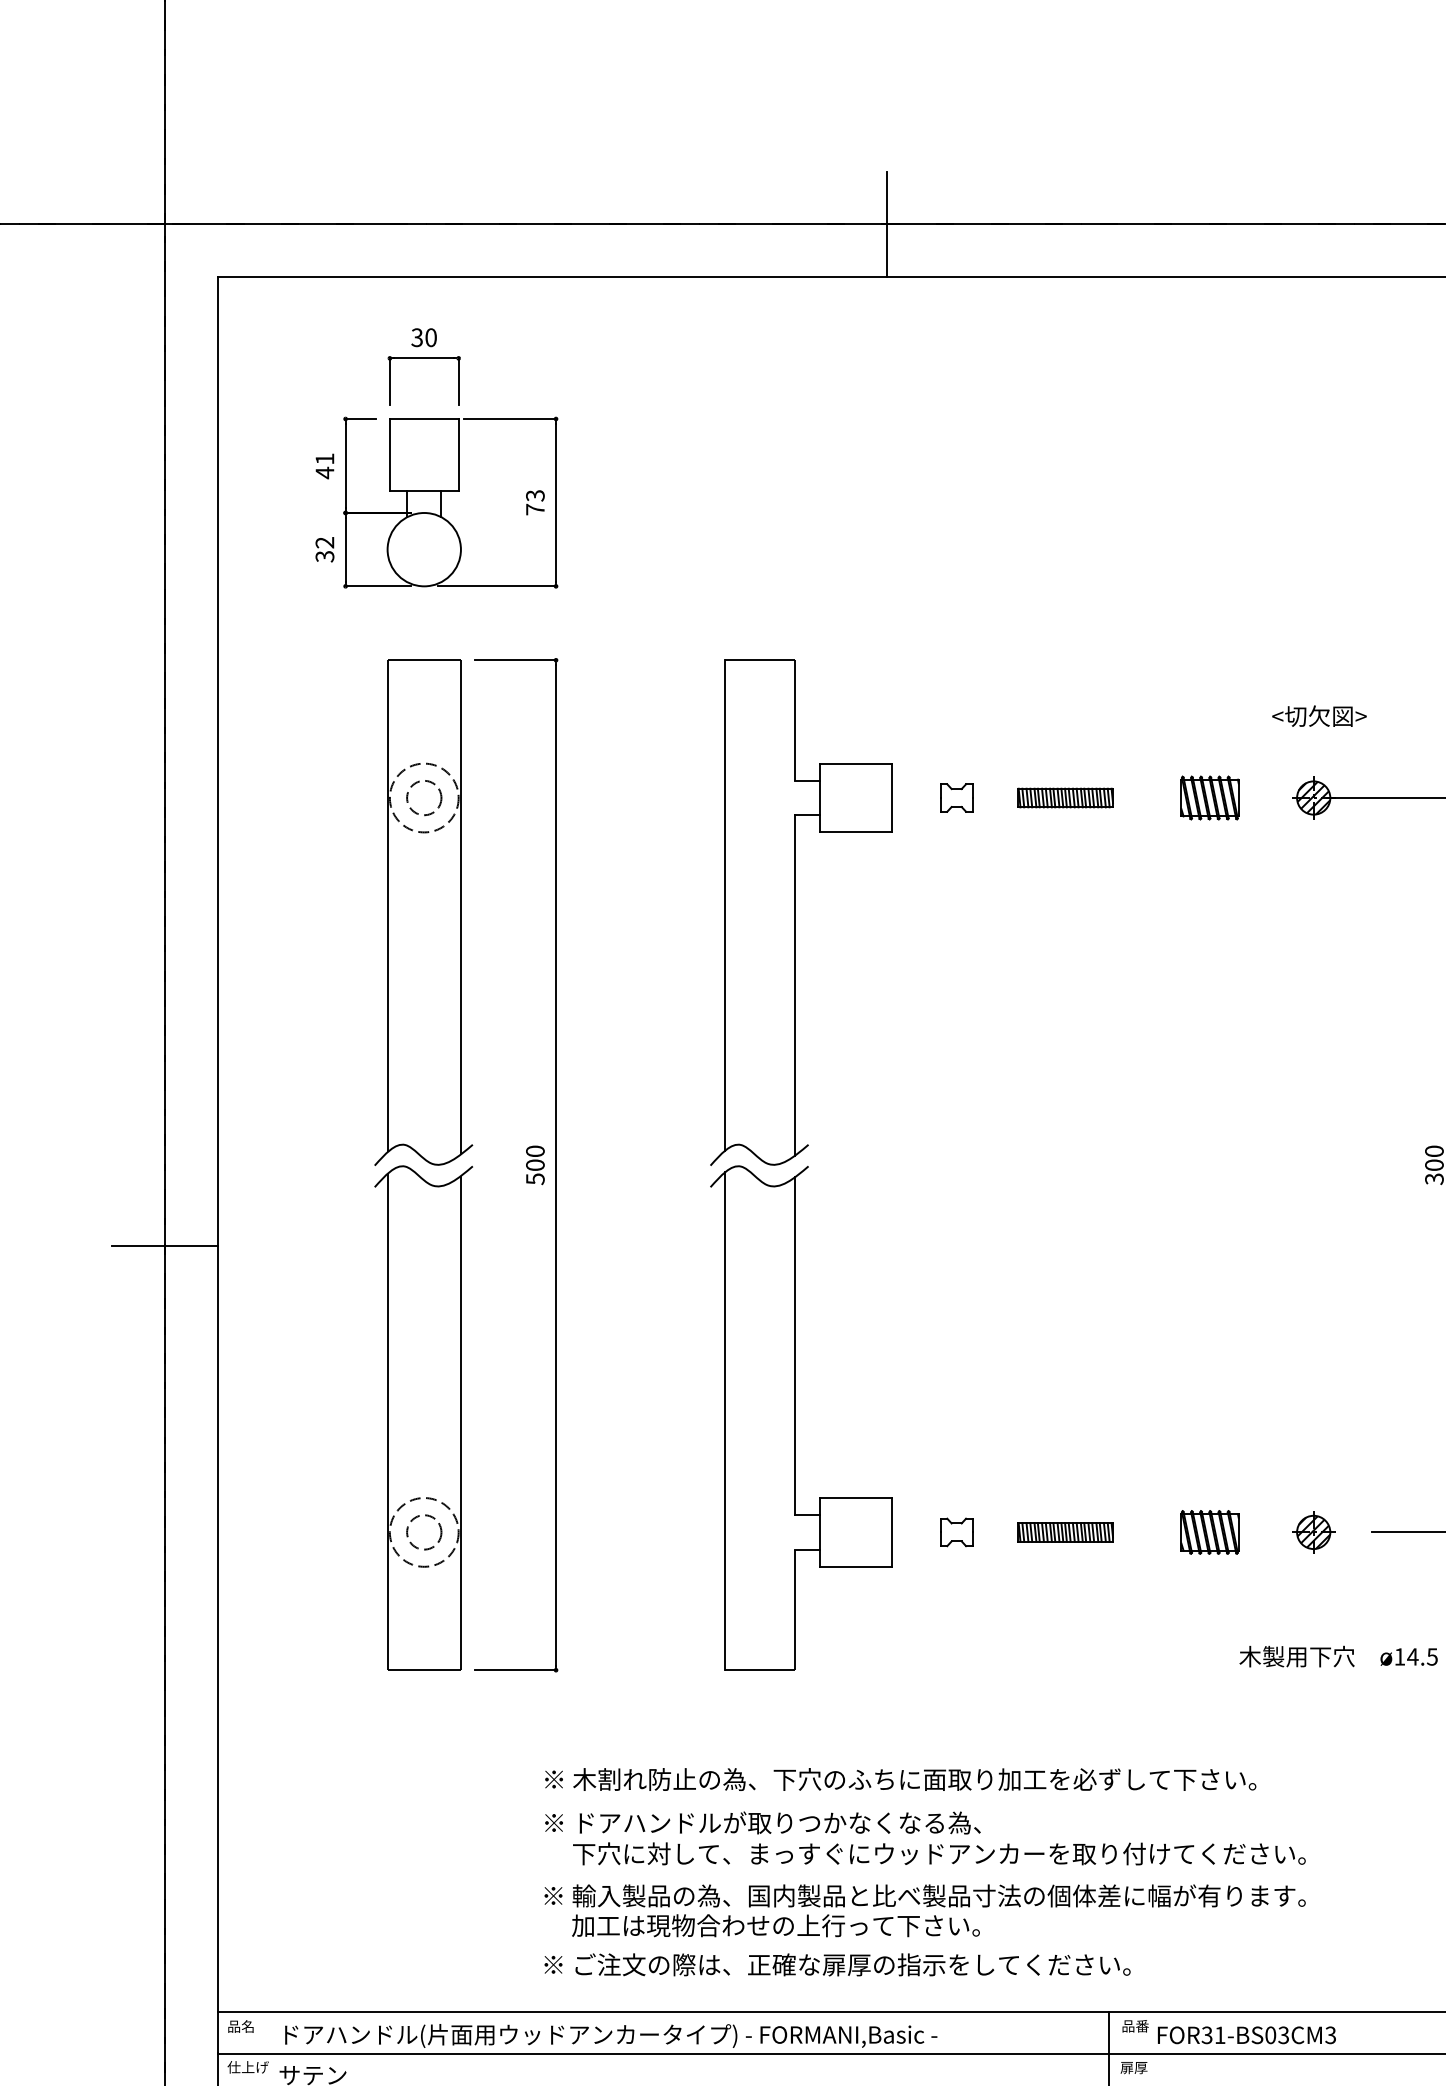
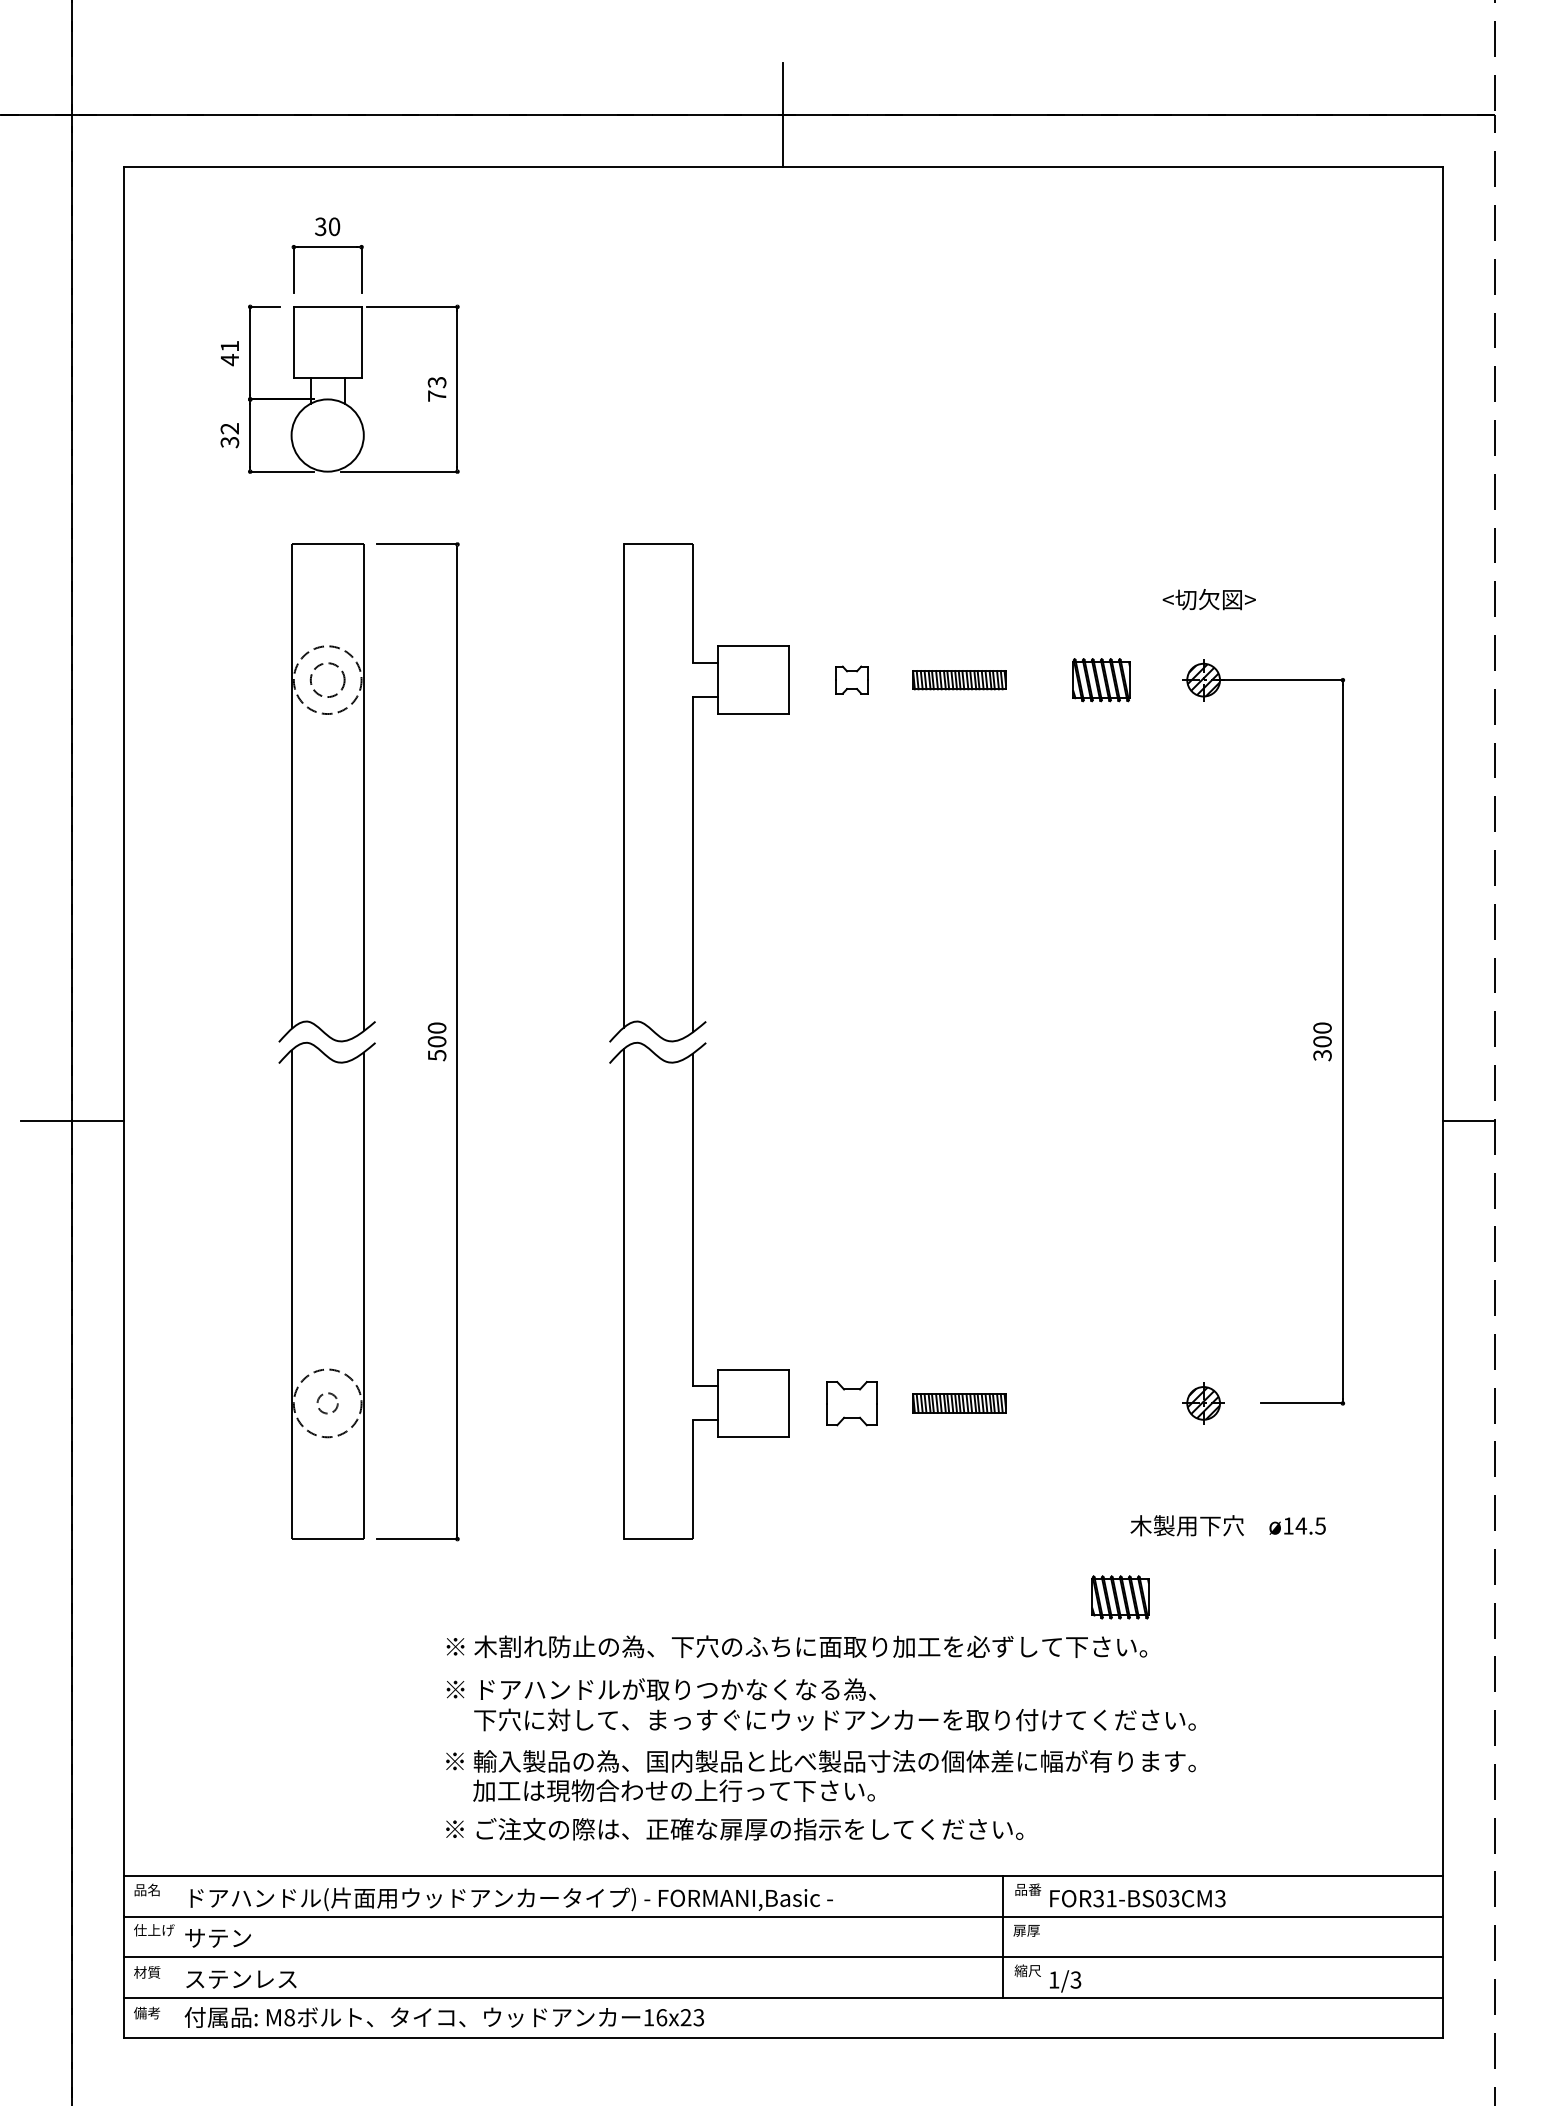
part: (956, 1531) -> (851, 1402), size x1.6
circle: (424, 1532) -> (327, 1403), size x0.6
part: (1209, 1532) -> (1120, 1597), moved

